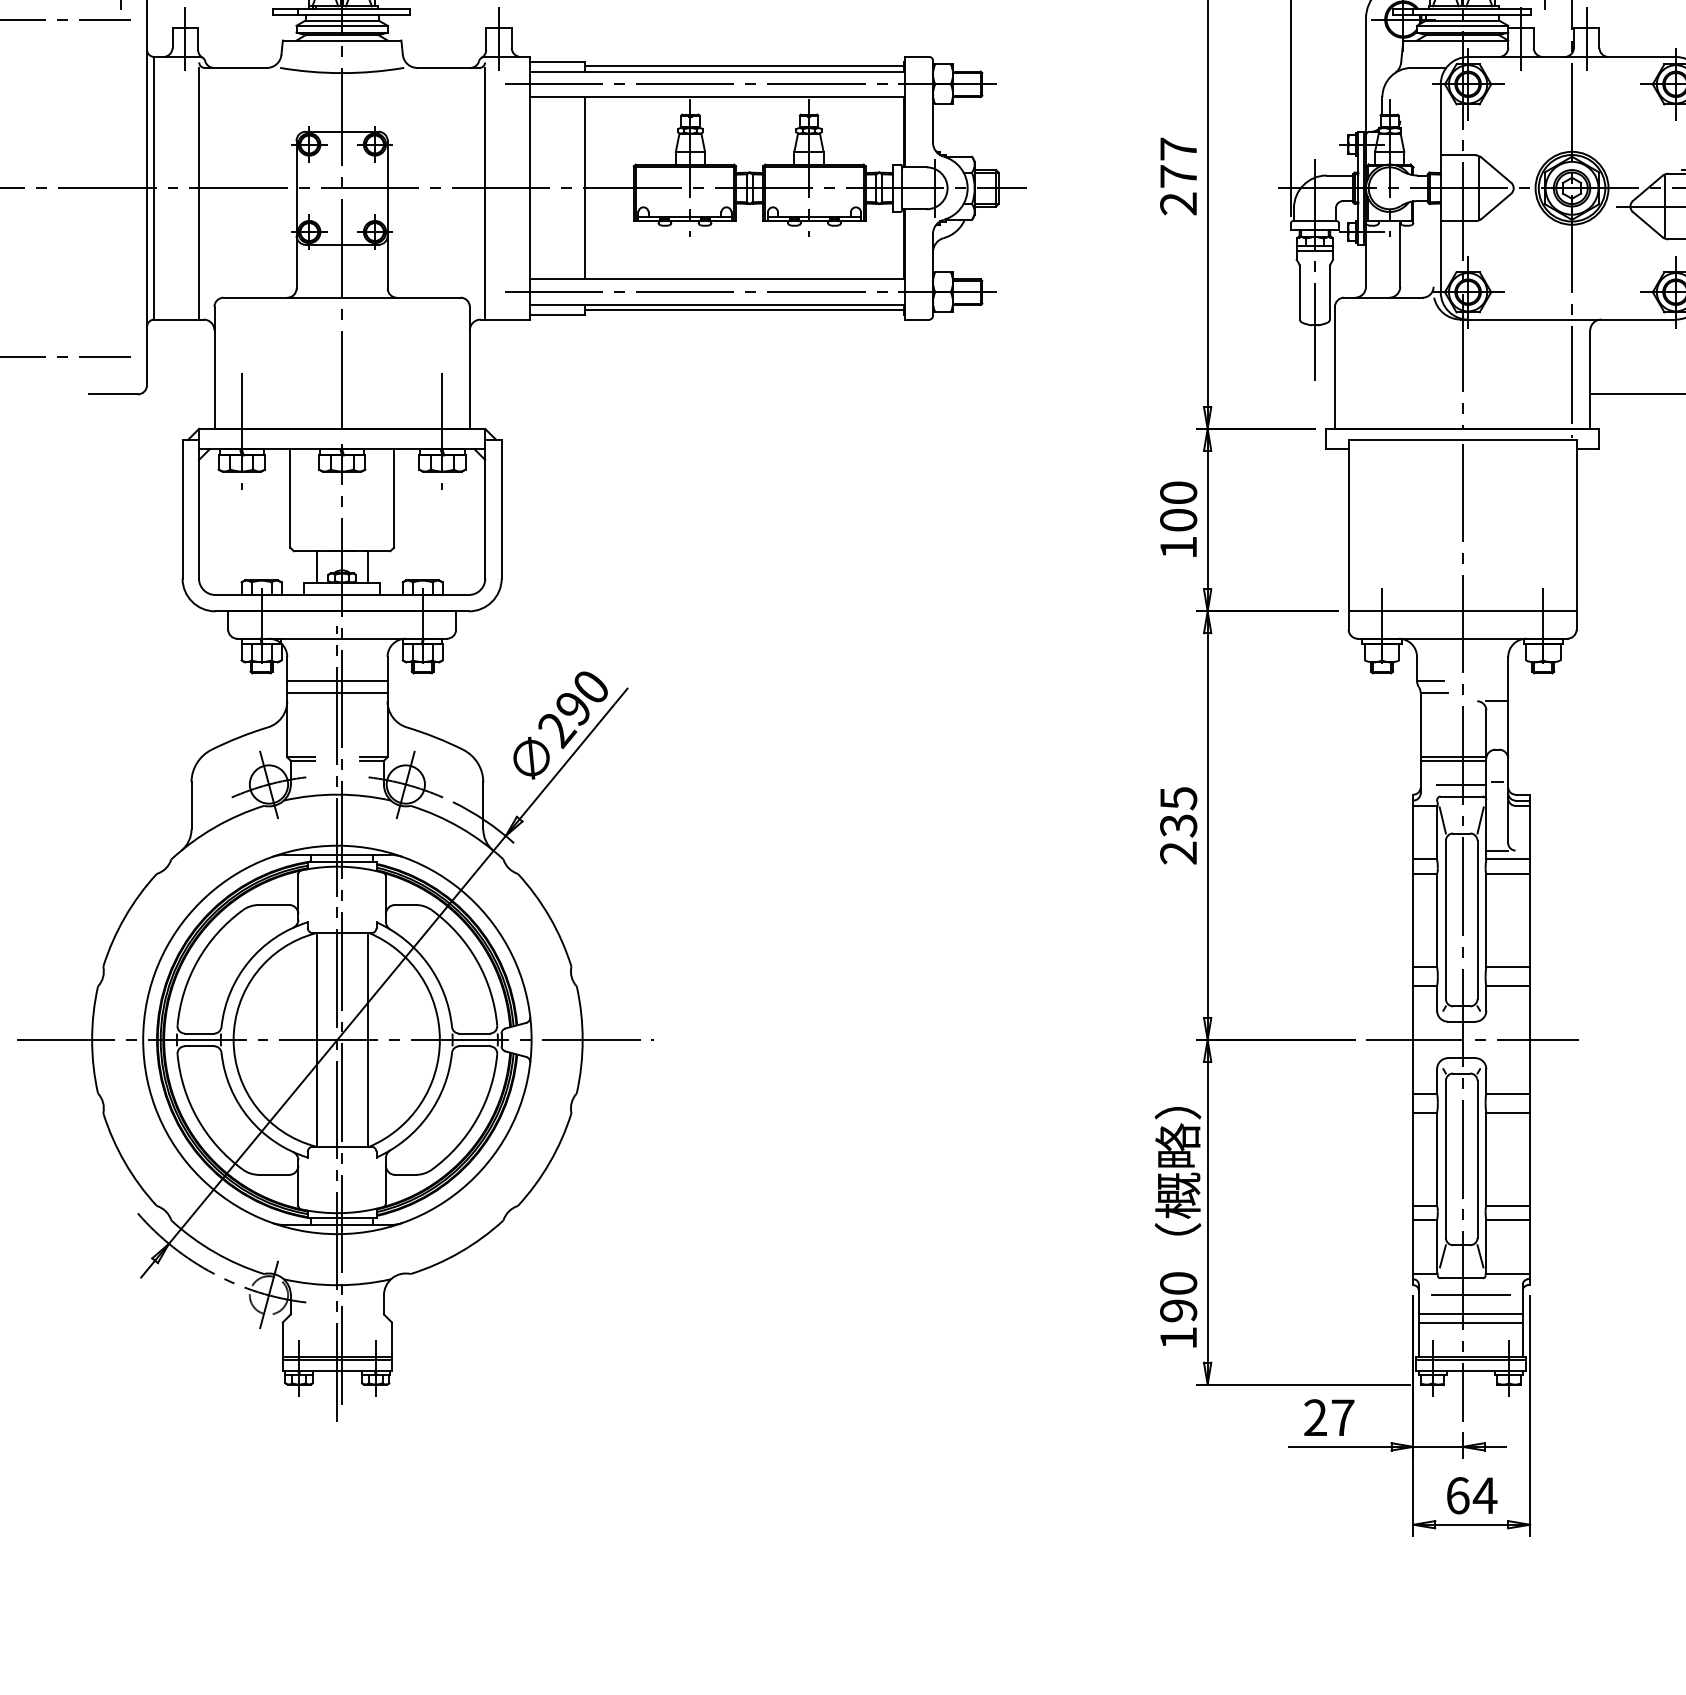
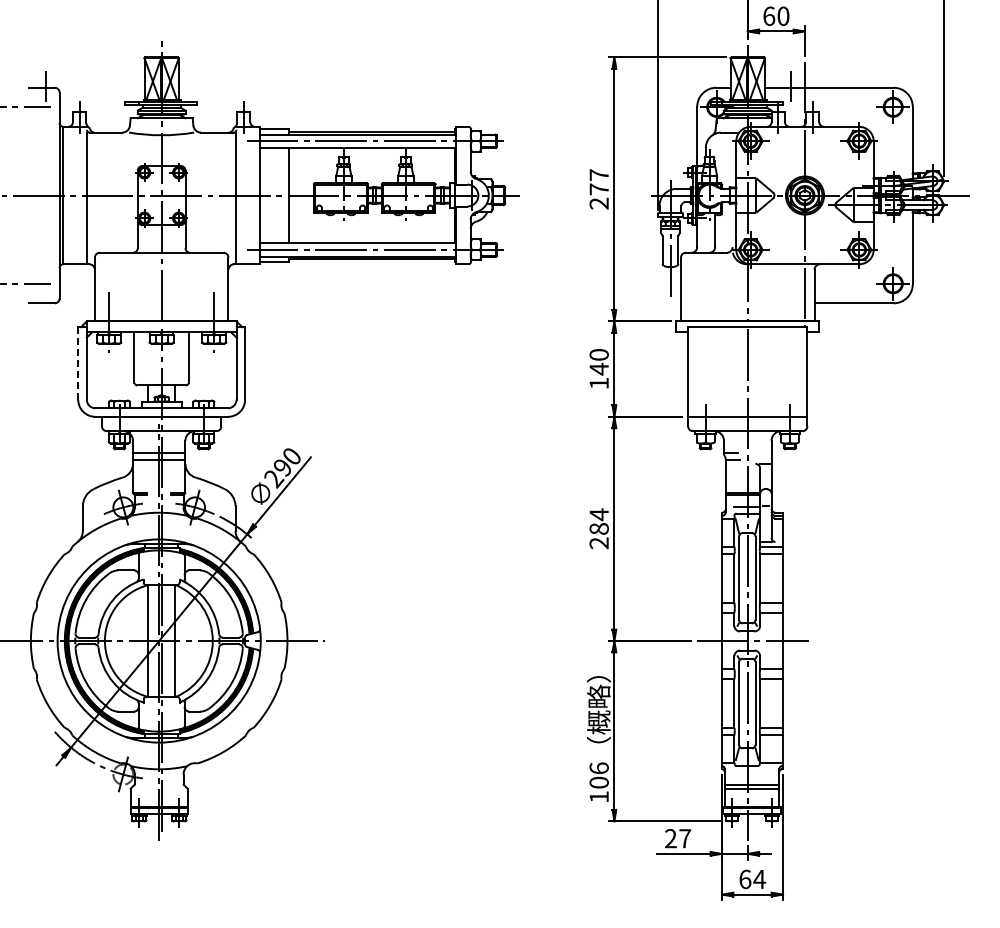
line: (183, 507) -> (78, 362), solid -> dashed
text: (1177, 518) -> (598, 368), 100 -> 140
text: (1177, 811) -> (598, 521), 235 -> 284
line: (1469, 1295) -> (751, 774), removed
text: (1177, 1297) -> (598, 775), 190 -> 106

